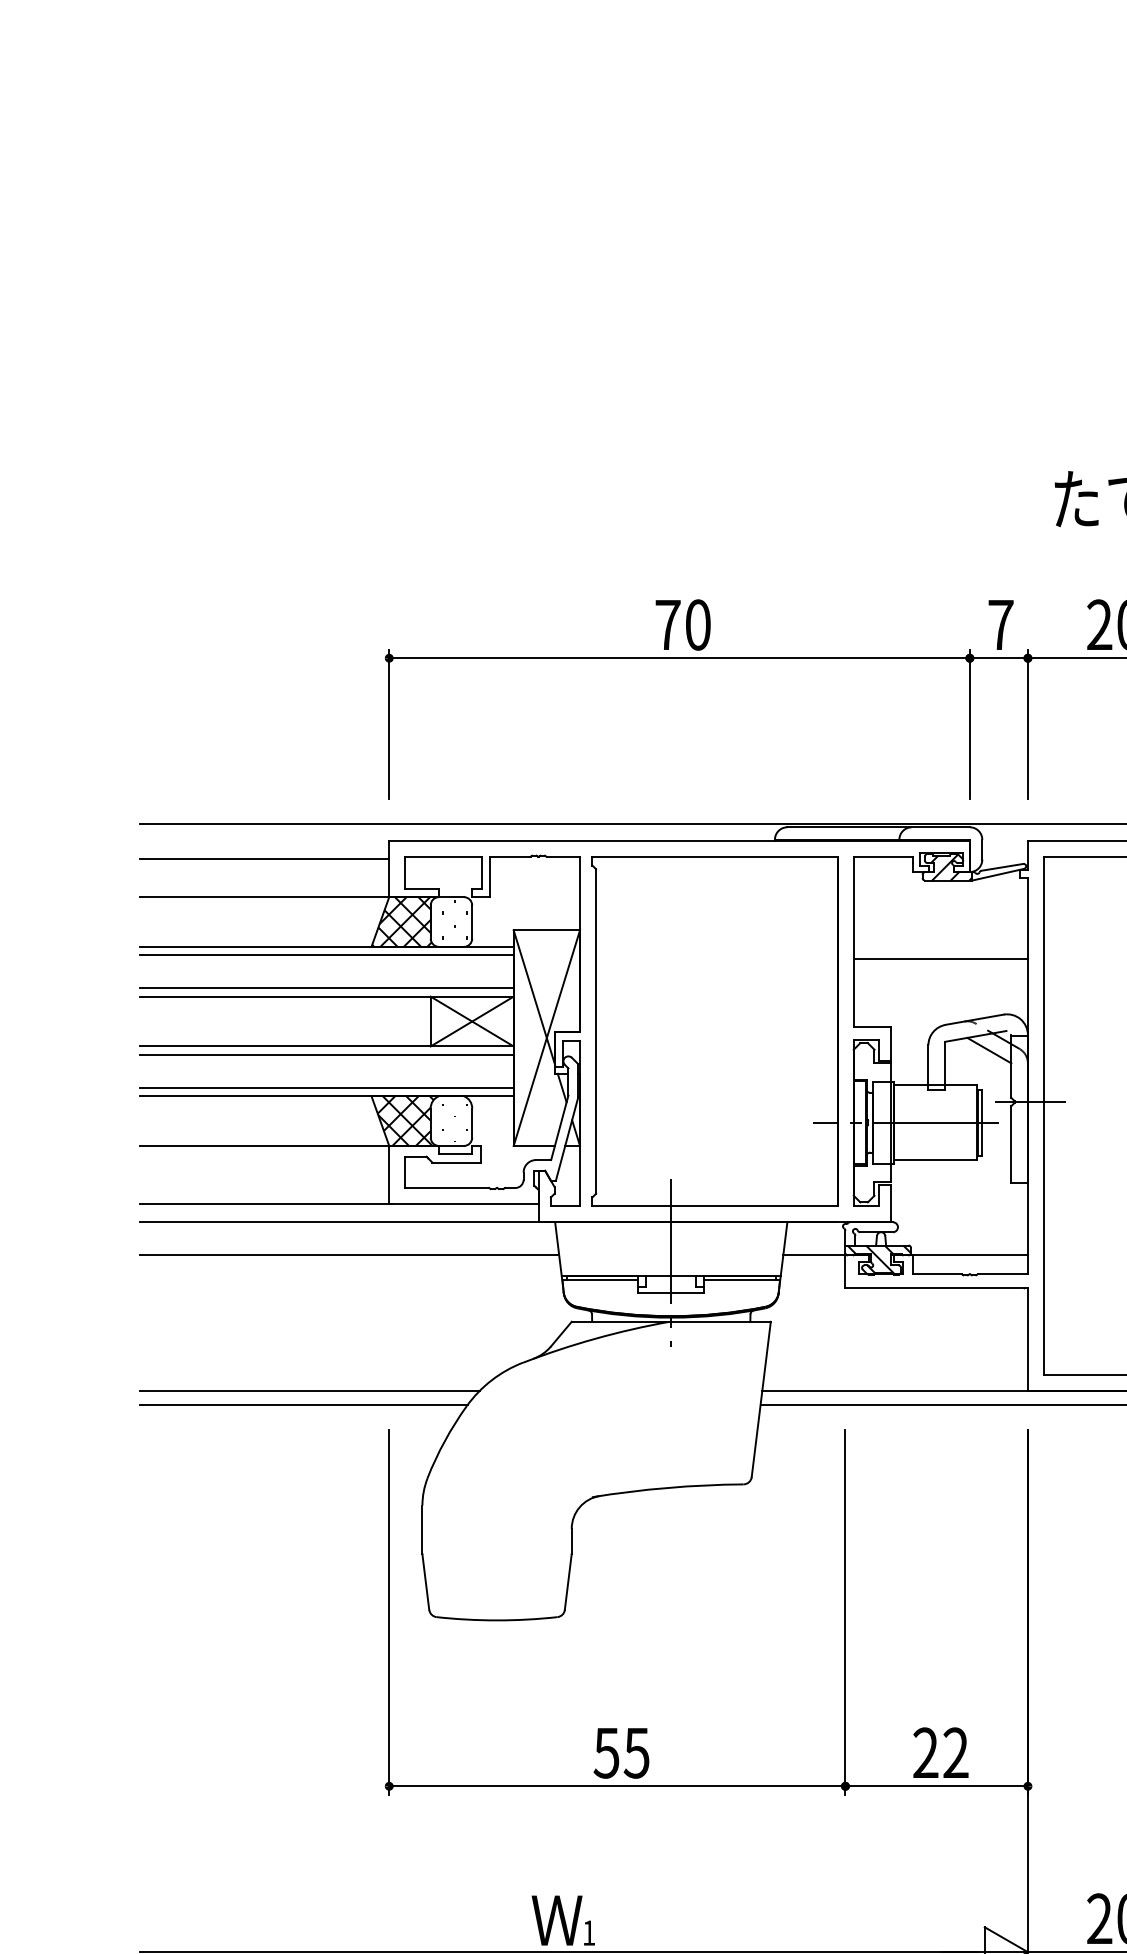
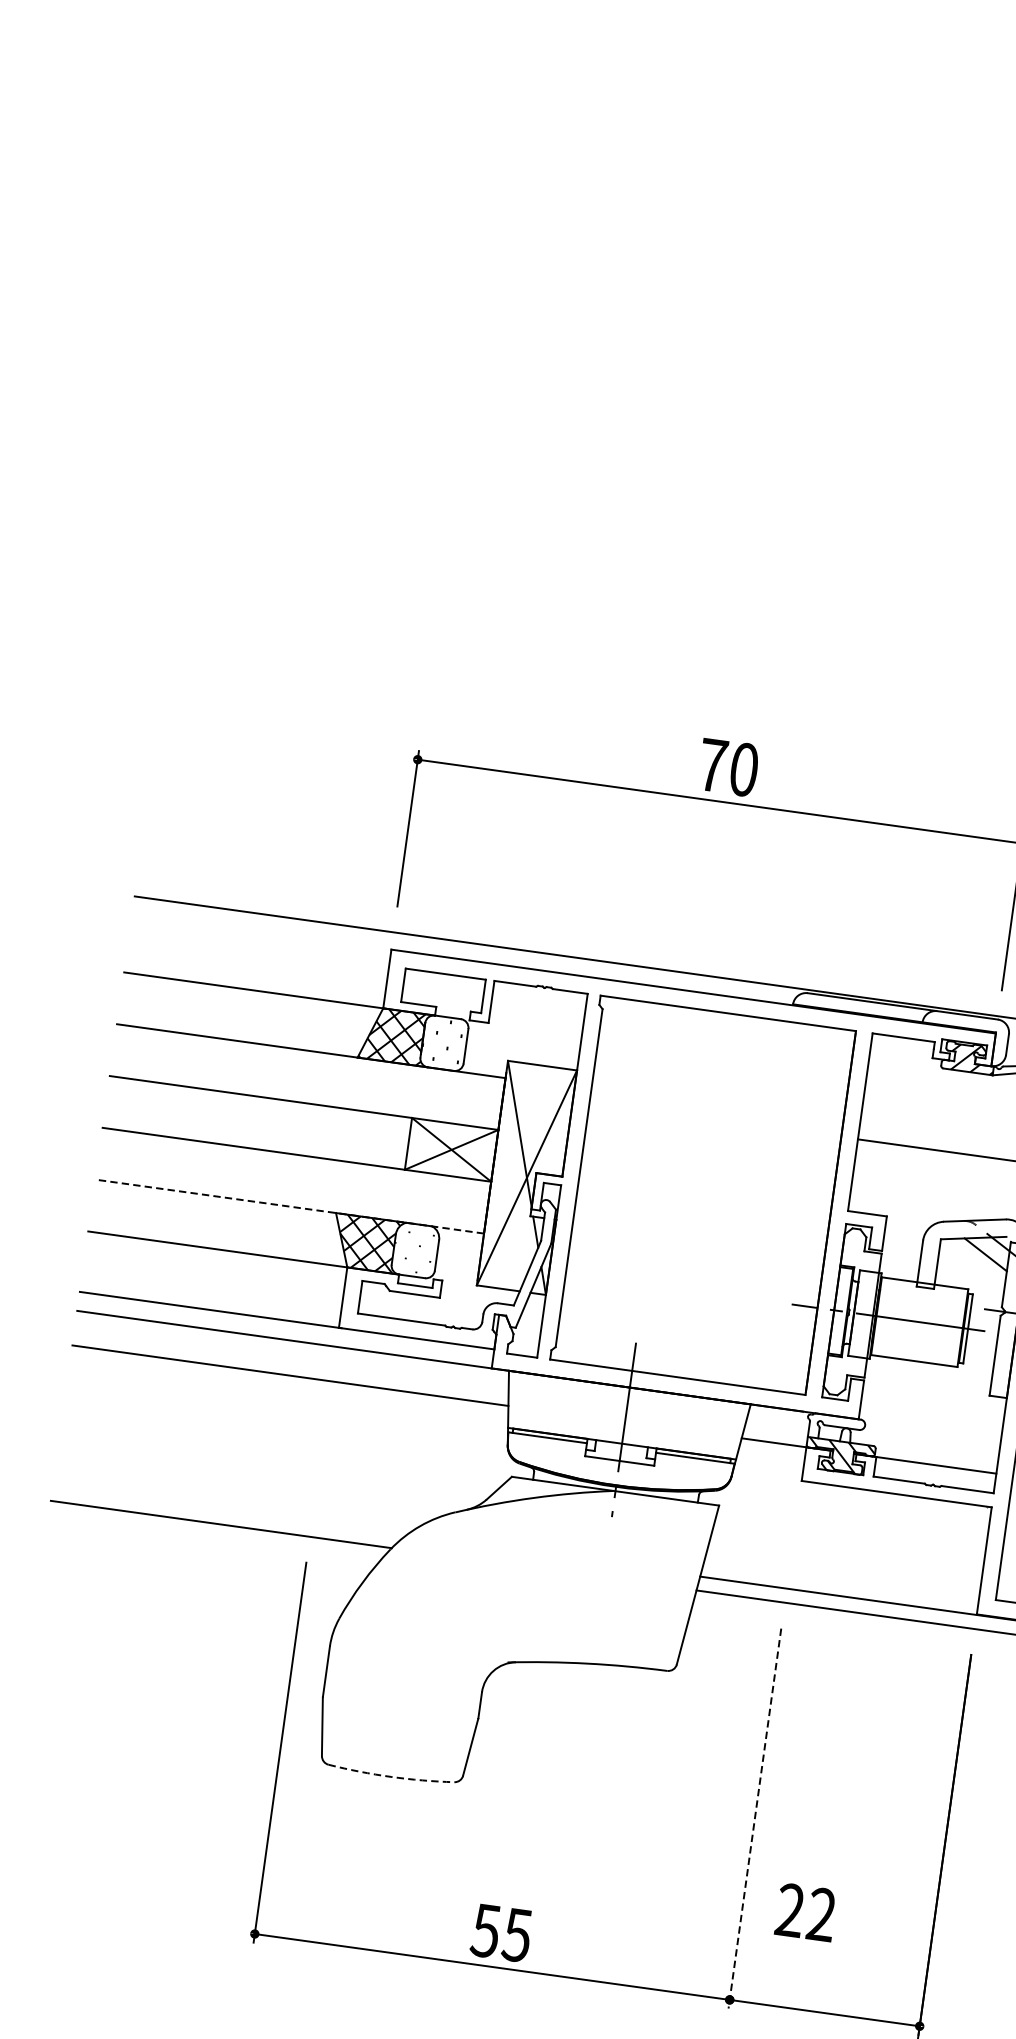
line: (264, 858) -> (258, 950), removed
line: (326, 955) -> (309, 1060), removed
line: (326, 988) -> (304, 1094), removed
line: (326, 1054) -> (295, 1163), removed
line: (326, 1087) -> (290, 1197), removed
line: (327, 1096) -> (290, 1206), solid -> dashed
line: (309, 1391) -> (228, 1511), removed
line: (845, 1612) -> (754, 1818), solid -> dashed
arc: (497, 1620) -> (391, 1777), solid -> dashed
text: (940, 1752) -> (805, 1911), moved

